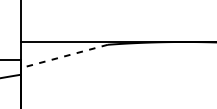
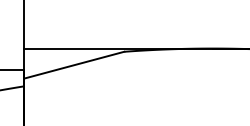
line: (64, 56) -> (74, 65), dashed -> solid

